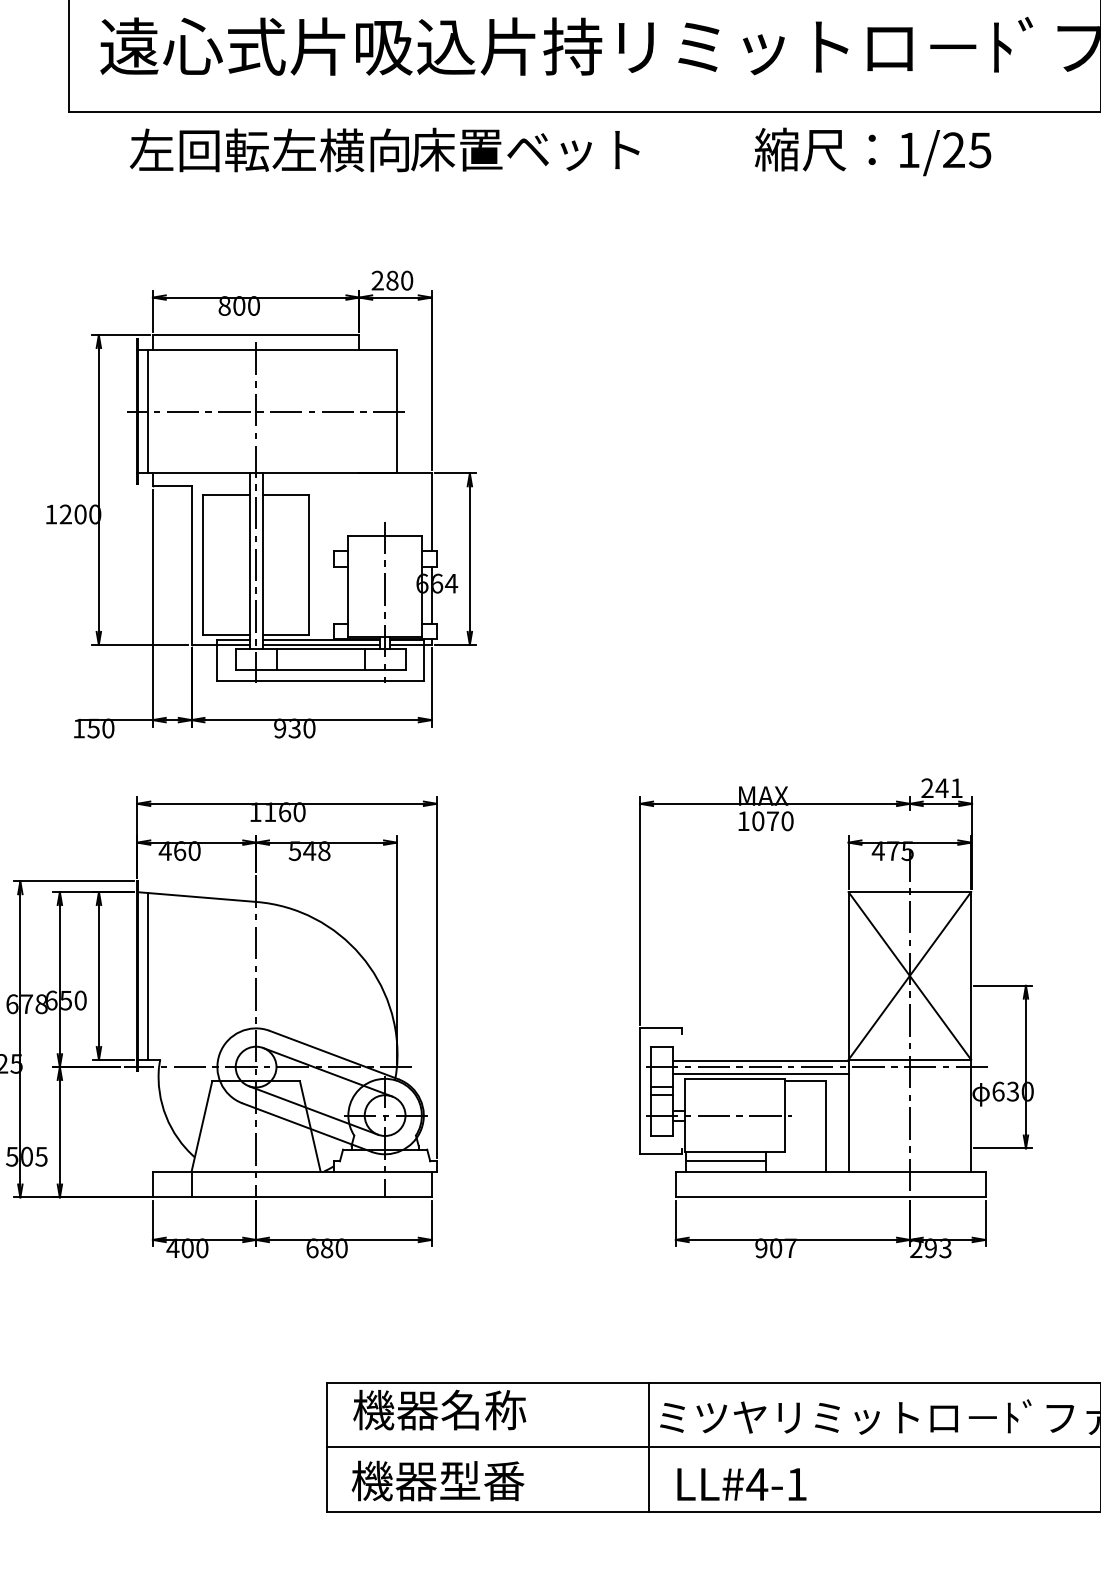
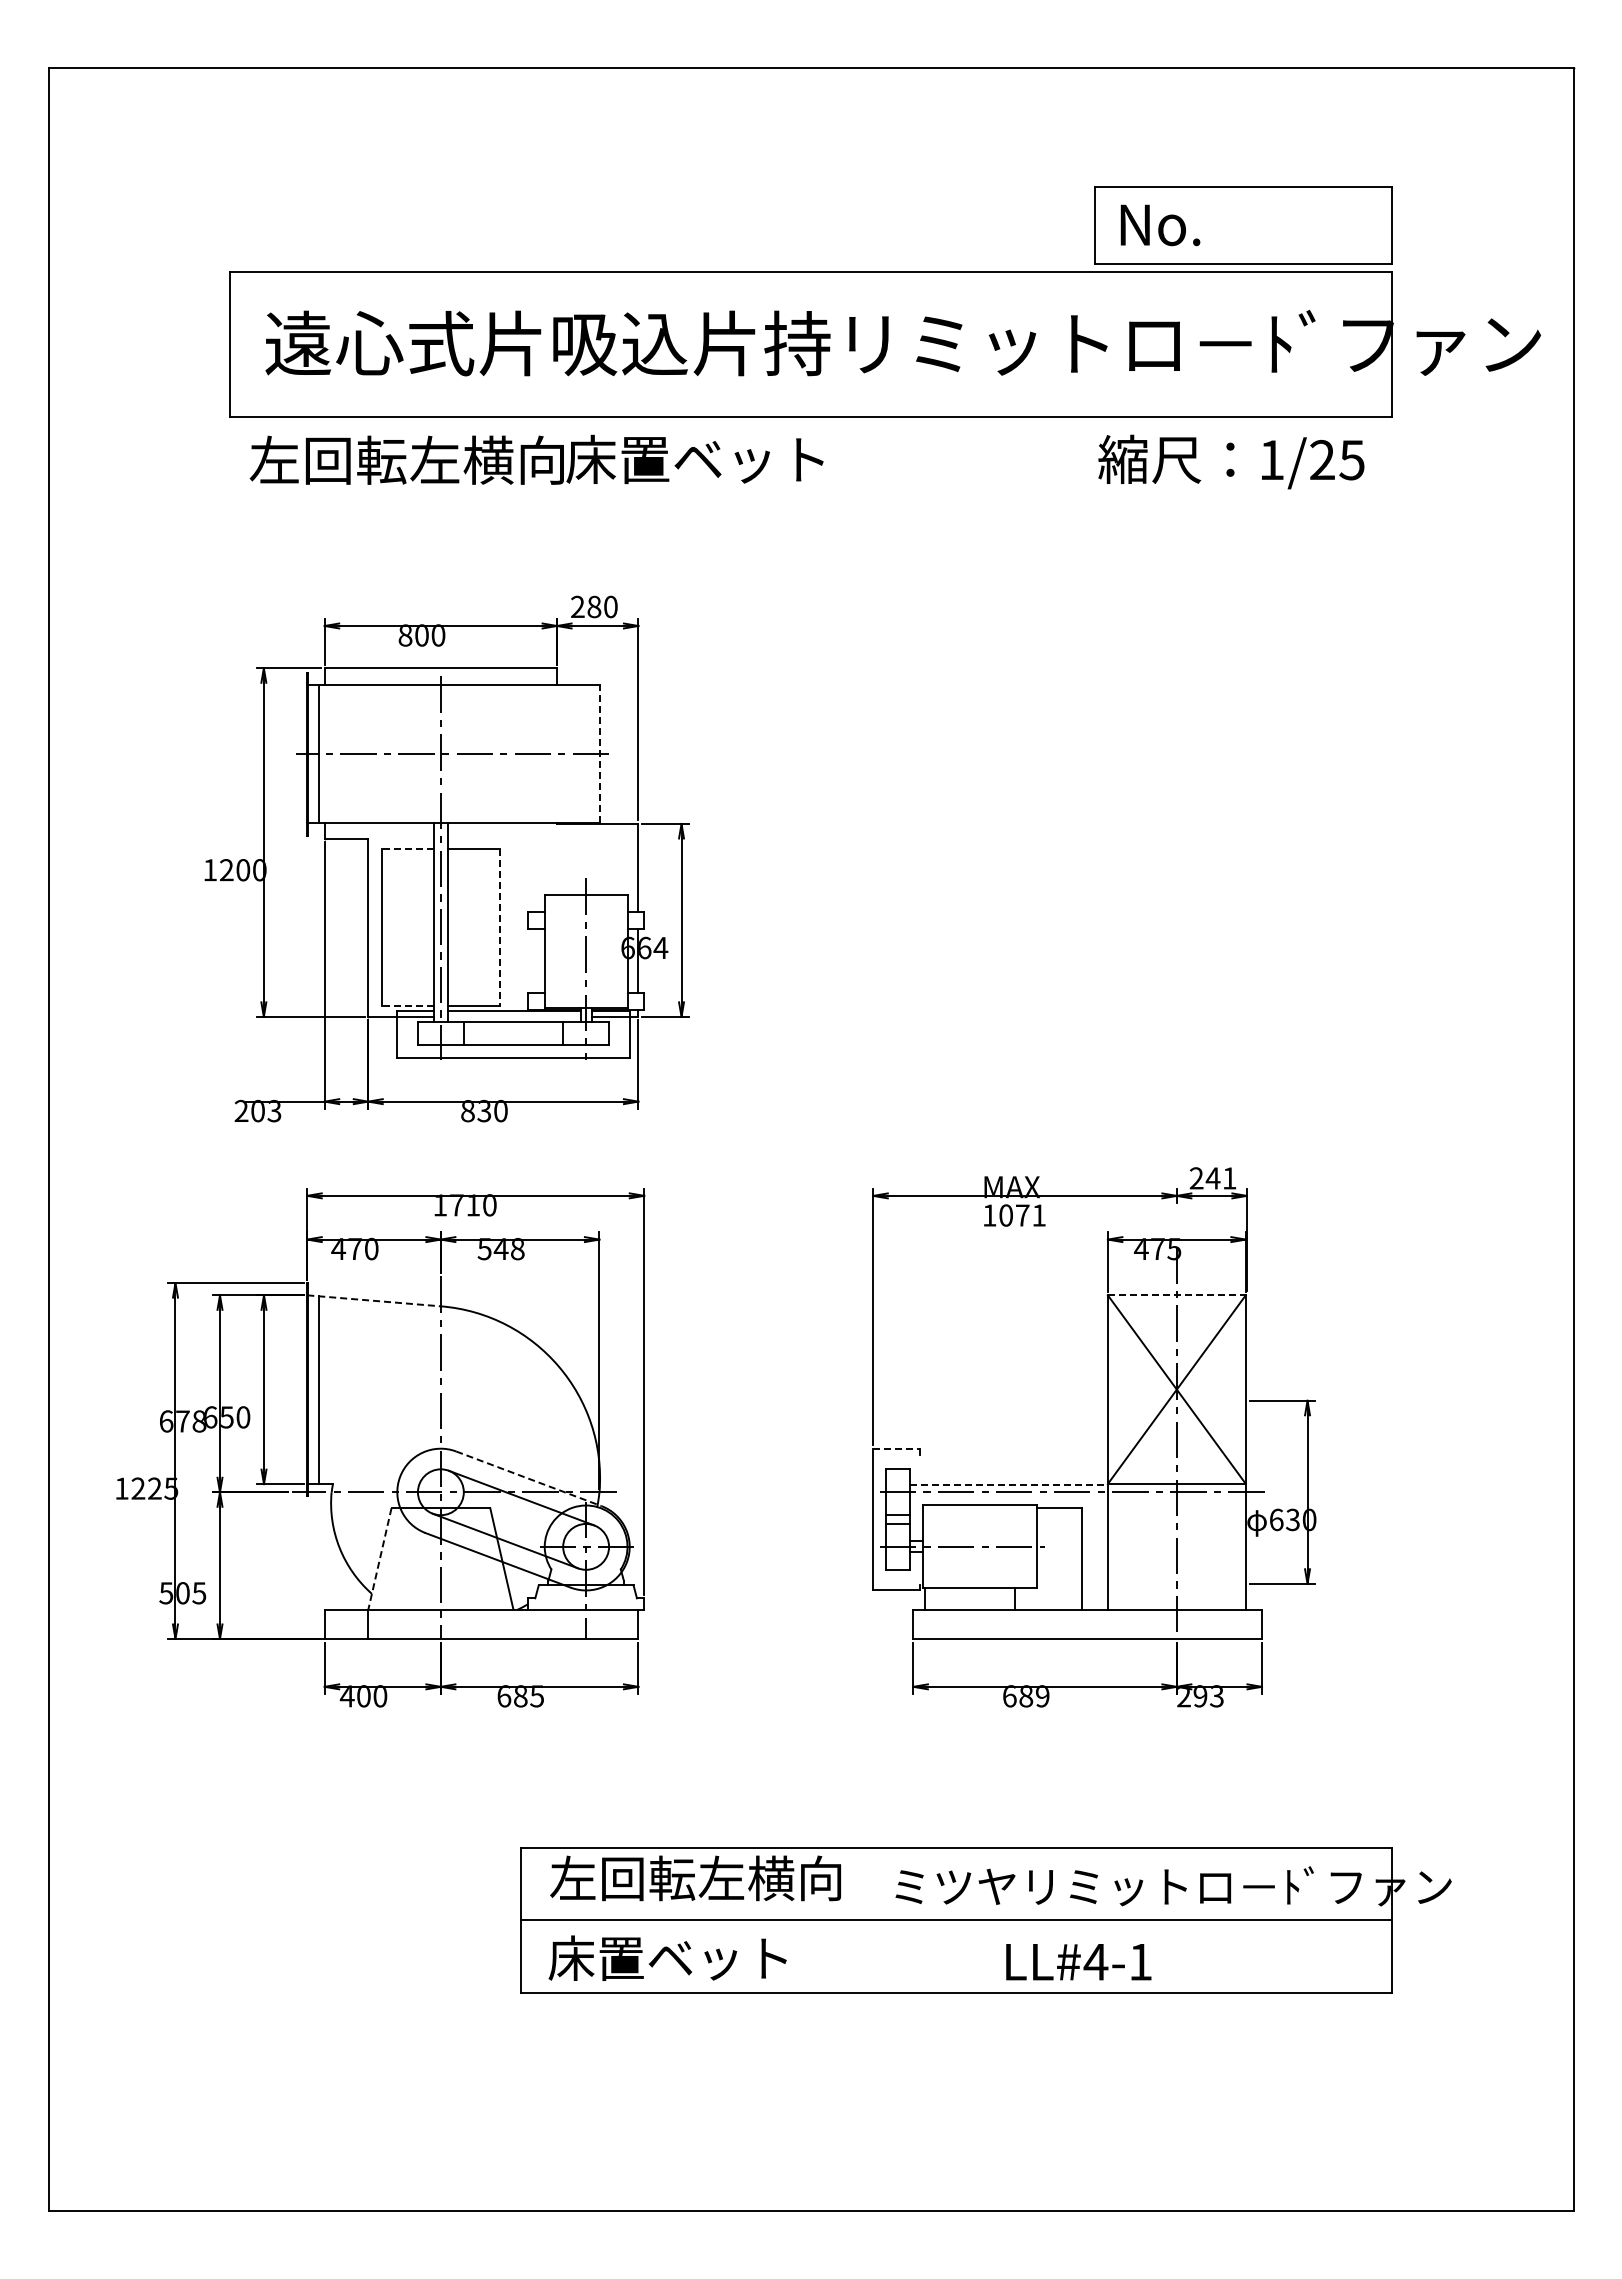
text: (384, 149) -> (536, 459), moved
text: (873, 151) -> (1231, 461), moved
line: (397, 411) -> (599, 754), solid -> dashed
line: (226, 495) -> (407, 848), solid -> dashed
line: (309, 565) -> (500, 927), solid -> dashed
line: (226, 634) -> (407, 1005), solid -> dashed
line: (321, 644) -> (514, 1016), removed
text: (93, 727) -> (257, 1110), 150 -> 203
text: (279, 728) -> (467, 1111), 930 -> 830
text: (277, 812) -> (465, 1205), 1160 -> 1710
text: (786, 821) -> (1038, 1215), 1070 -> 1071
text: (180, 850) -> (355, 1248), 460 -> 470
line: (909, 892) -> (1176, 1295), solid -> dashed
line: (197, 896) -> (374, 1300), solid -> dashed
line: (661, 1028) -> (897, 1448), solid -> dashed
line: (333, 1054) -> (528, 1478), solid -> dashed
line: (761, 1061) -> (1009, 1485), solid -> dashed
line: (760, 1073) -> (1008, 1499), removed
line: (201, 1126) -> (379, 1559), solid -> dashed
line: (726, 1161) -> (970, 1598), removed
text: (341, 1248) -> (537, 1696), 680 -> 685
text: (776, 1248) -> (1026, 1696), 907 -> 689
text: (482, 1410) -> (695, 1878), 機器名称 -> 左回転左横向
line: (649, 1446) -> (883, 1919), removed
text: (457, 1481) -> (667, 1958), 機器型番 -> 床置ベット
text: (741, 1484) -> (1078, 1962), moved

